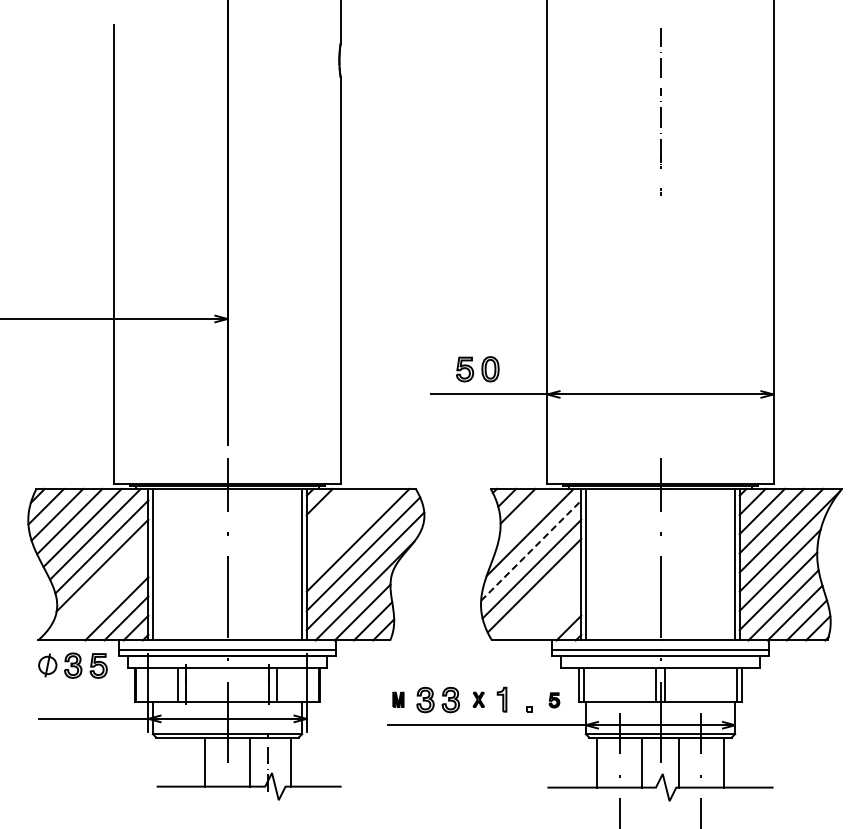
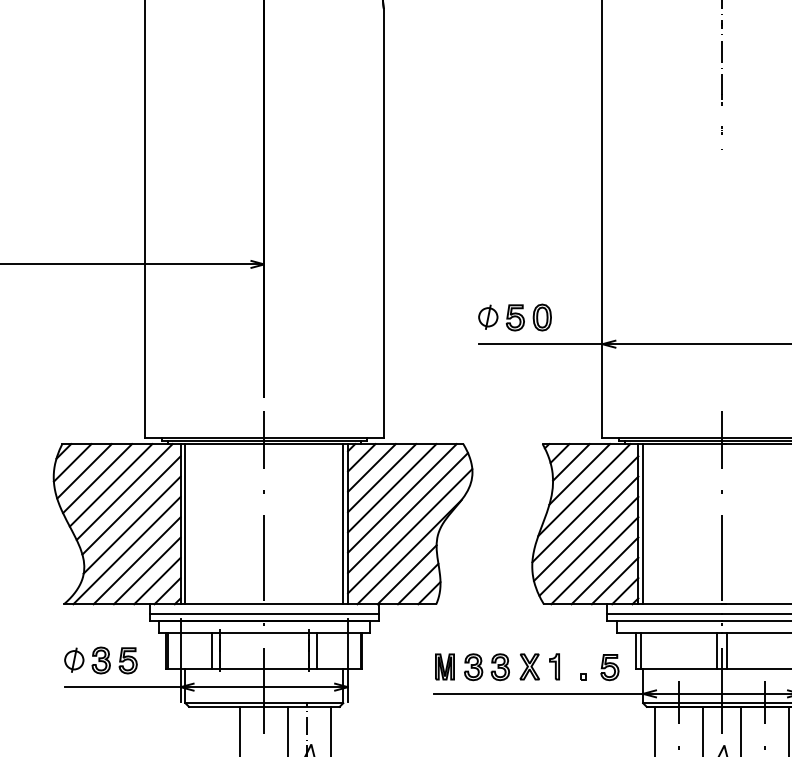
part: (438, 368) -> (487, 316), added
line: (328, 511) -> (371, 467), added
line: (525, 517) -> (579, 474), added
line: (338, 520) -> (381, 477), added
line: (348, 530) -> (392, 488), added
line: (531, 550) -> (585, 509), dashed -> solid
line: (97, 589) -> (126, 550), added
line: (107, 599) -> (137, 560), added
line: (540, 599) -> (595, 560), added
line: (549, 608) -> (604, 570), added
line: (559, 618) -> (615, 581), added
part: (72, 665) -> (100, 660), moved
part: (398, 699) -> (445, 666), size x1.67
part: (478, 699) -> (529, 666), size x1.67
part: (554, 700) -> (609, 667), size x1.67

